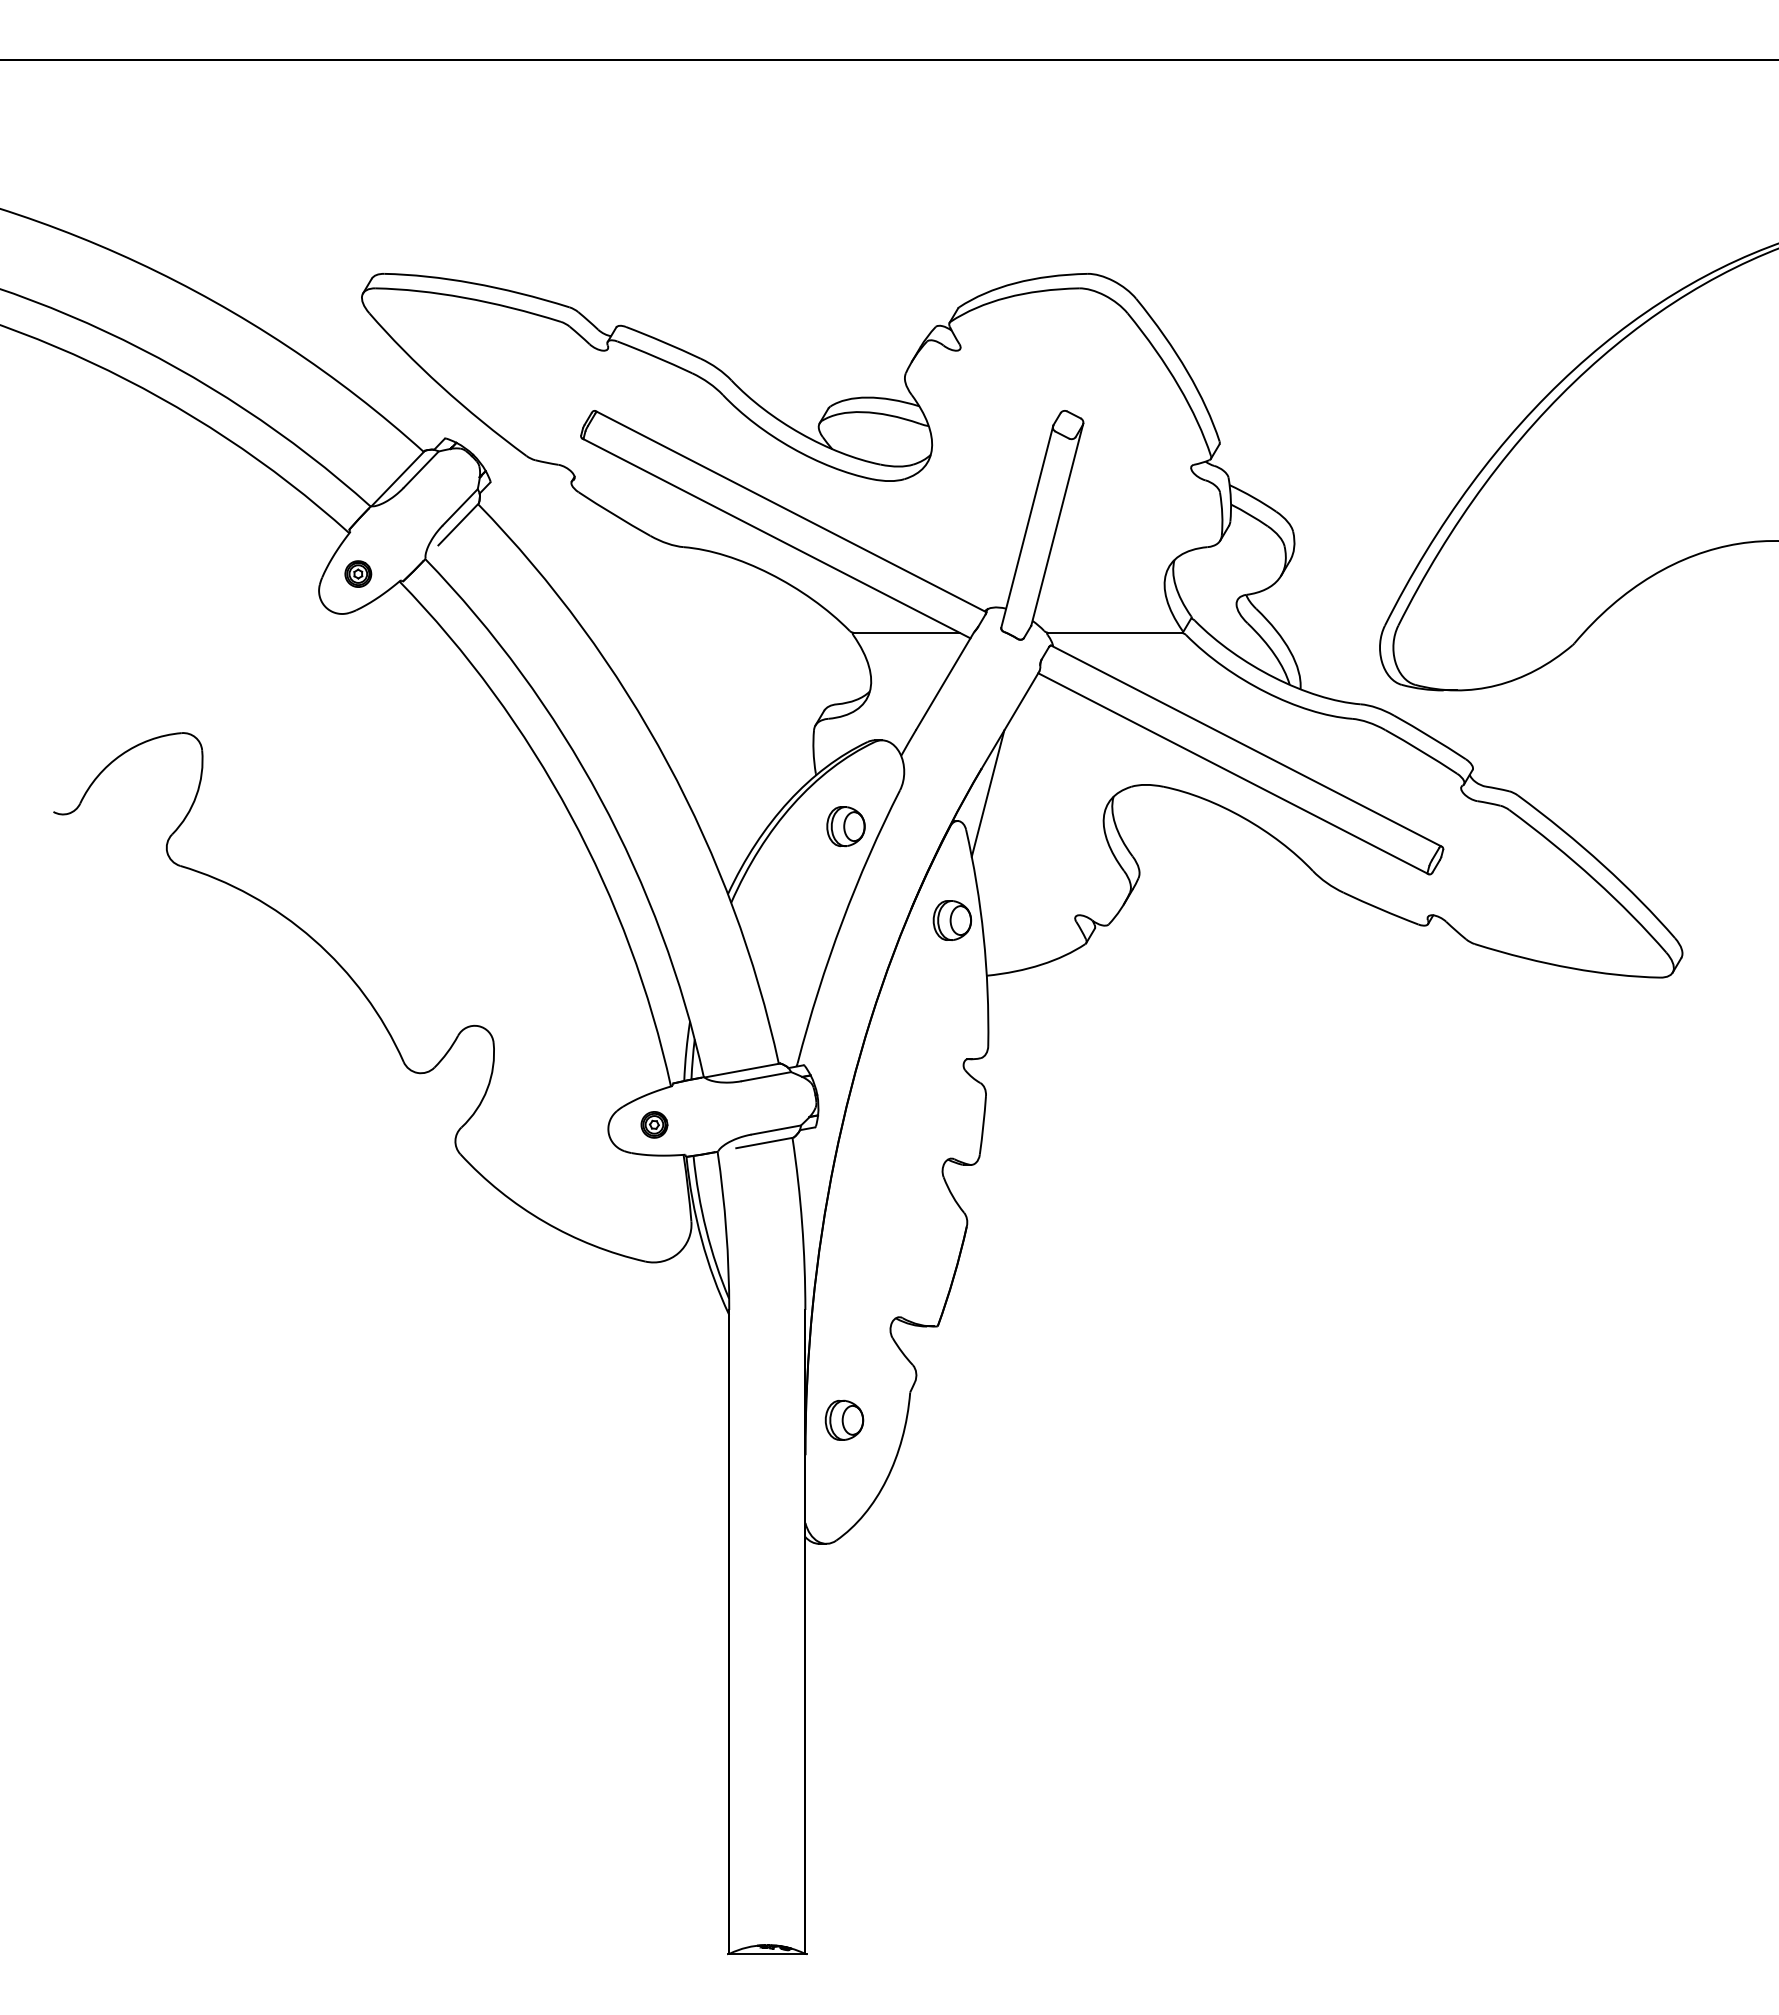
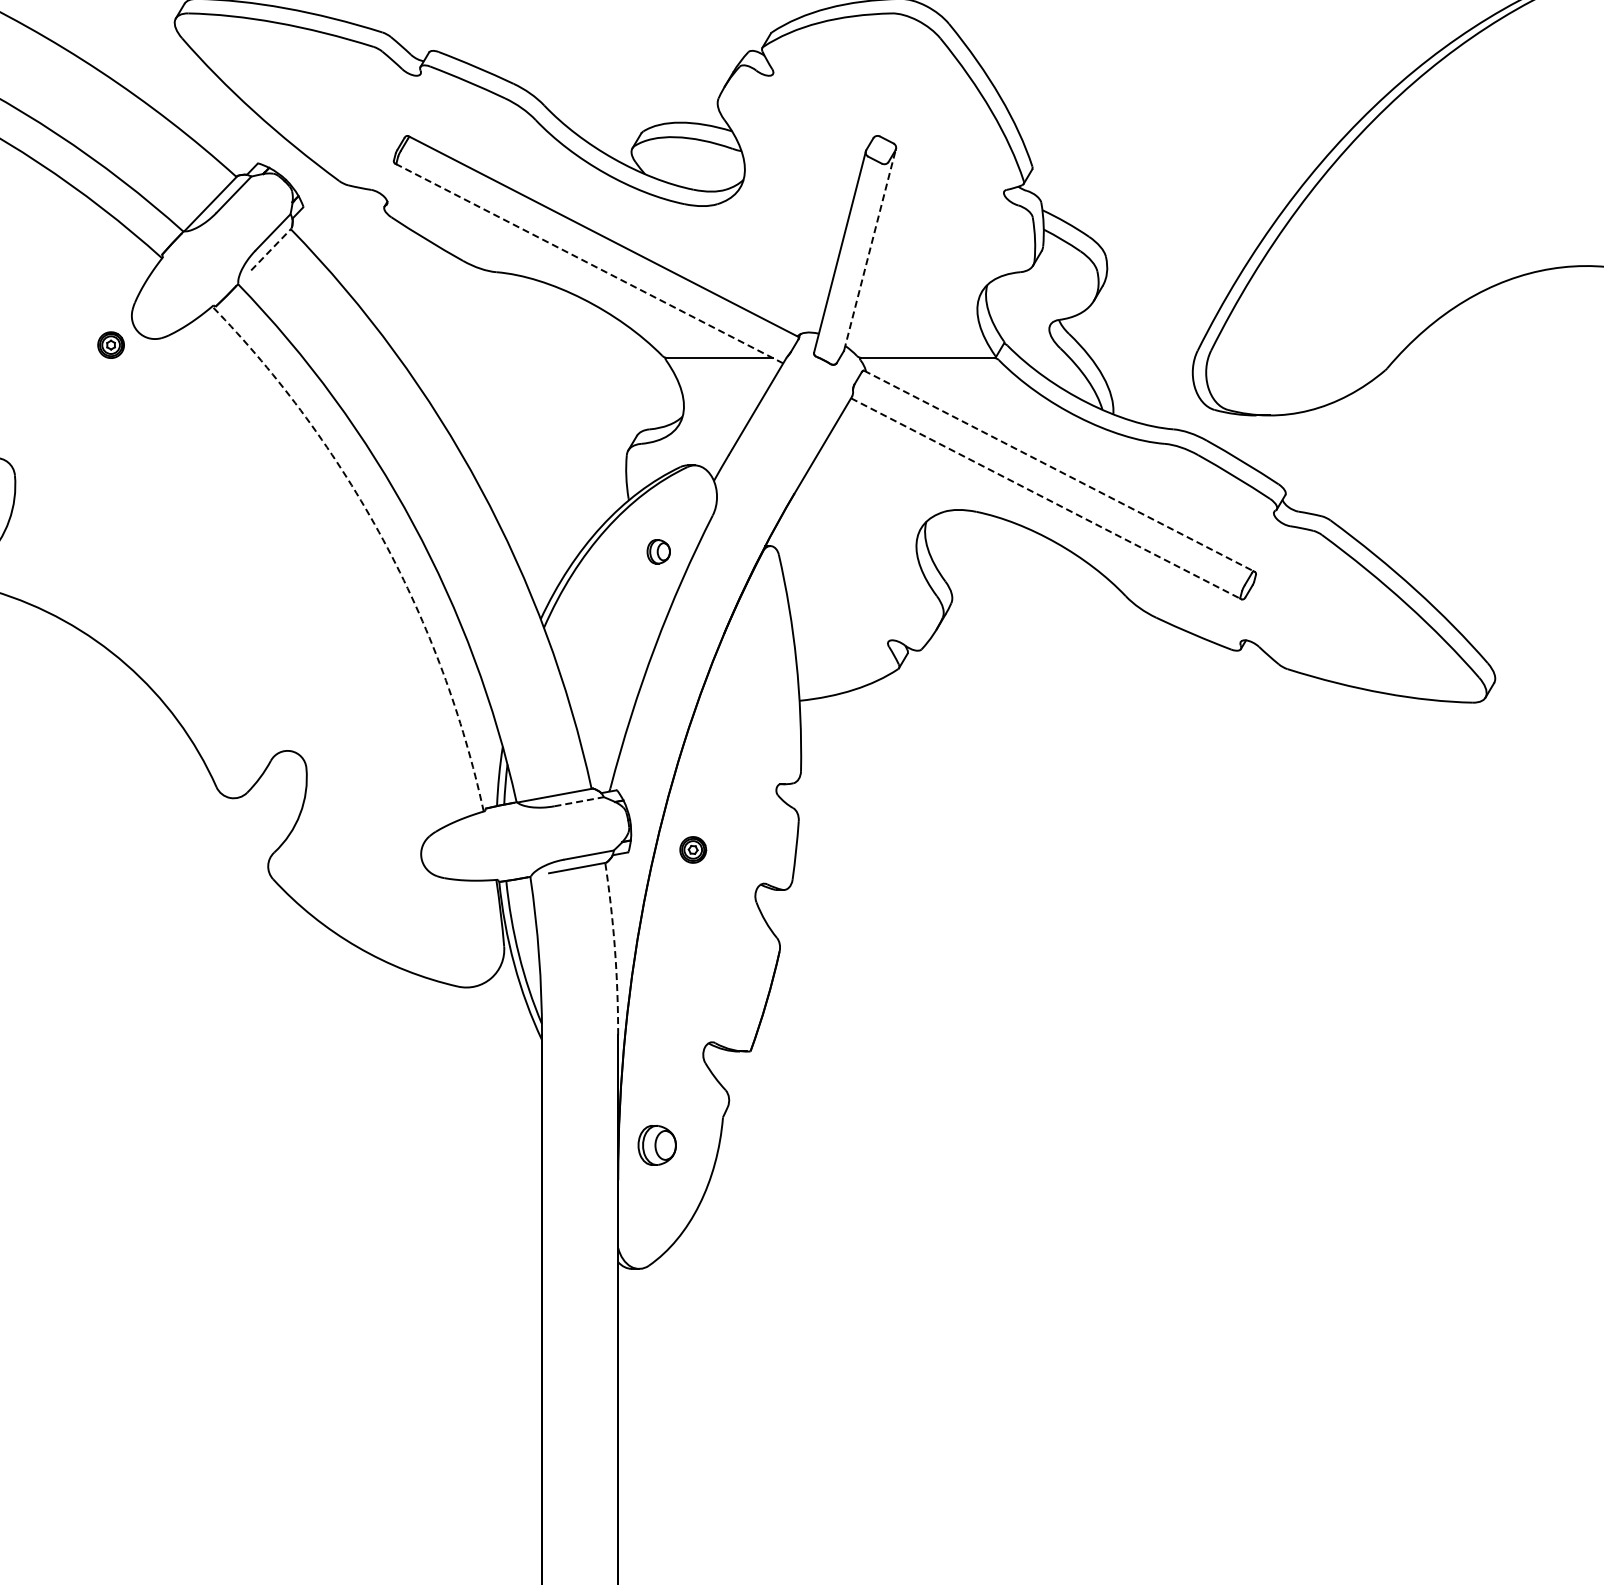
line: (458, 524) -> (271, 249), solid -> dashed
line: (1057, 524) -> (870, 249), solid -> dashed
line: (777, 538) -> (590, 263), solid -> dashed
part: (358, 573) -> (111, 344), moved
line: (1246, 746) -> (1059, 471), solid -> dashed
line: (1232, 773) -> (1045, 498), solid -> dashed
line: (987, 793) -> (800, 518), removed
arc: (570, 815) -> (383, 540), solid -> dashed
part: (845, 826) -> (658, 551), size x0.6
part: (952, 920) -> (765, 645), removed
line: (766, 1076) -> (579, 801), solid -> dashed
part: (654, 1124) -> (693, 849), moved
arc: (802, 1223) -> (615, 948), solid -> dashed

